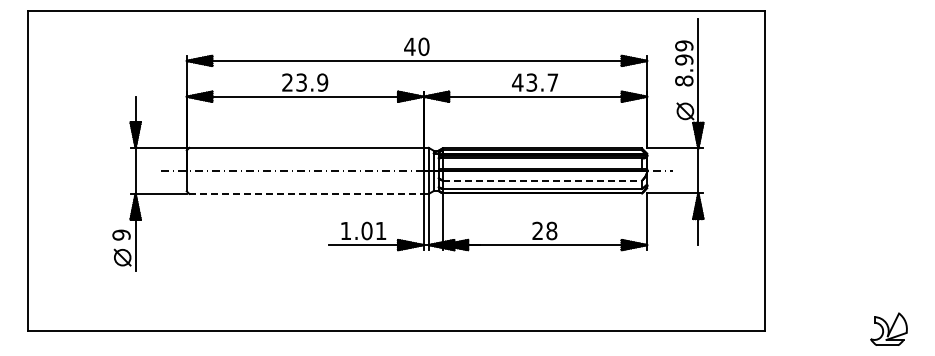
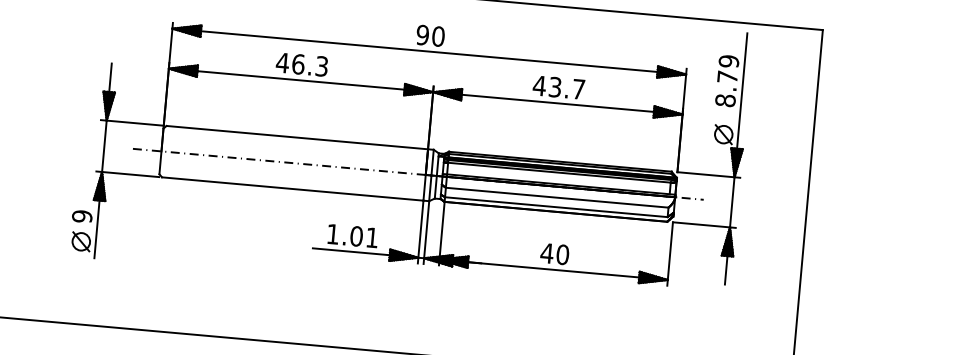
text: (409, 46) -> (422, 34), 40 -> 90
text: (684, 59) -> (727, 76), 8.99 -> 8.79
text: (304, 82) -> (301, 64), 23.9 -> 46.3
line: (542, 180) -> (557, 197), dashed -> solid
line: (306, 193) -> (292, 188), dashed -> solid
text: (544, 230) -> (554, 253), 28 -> 40

